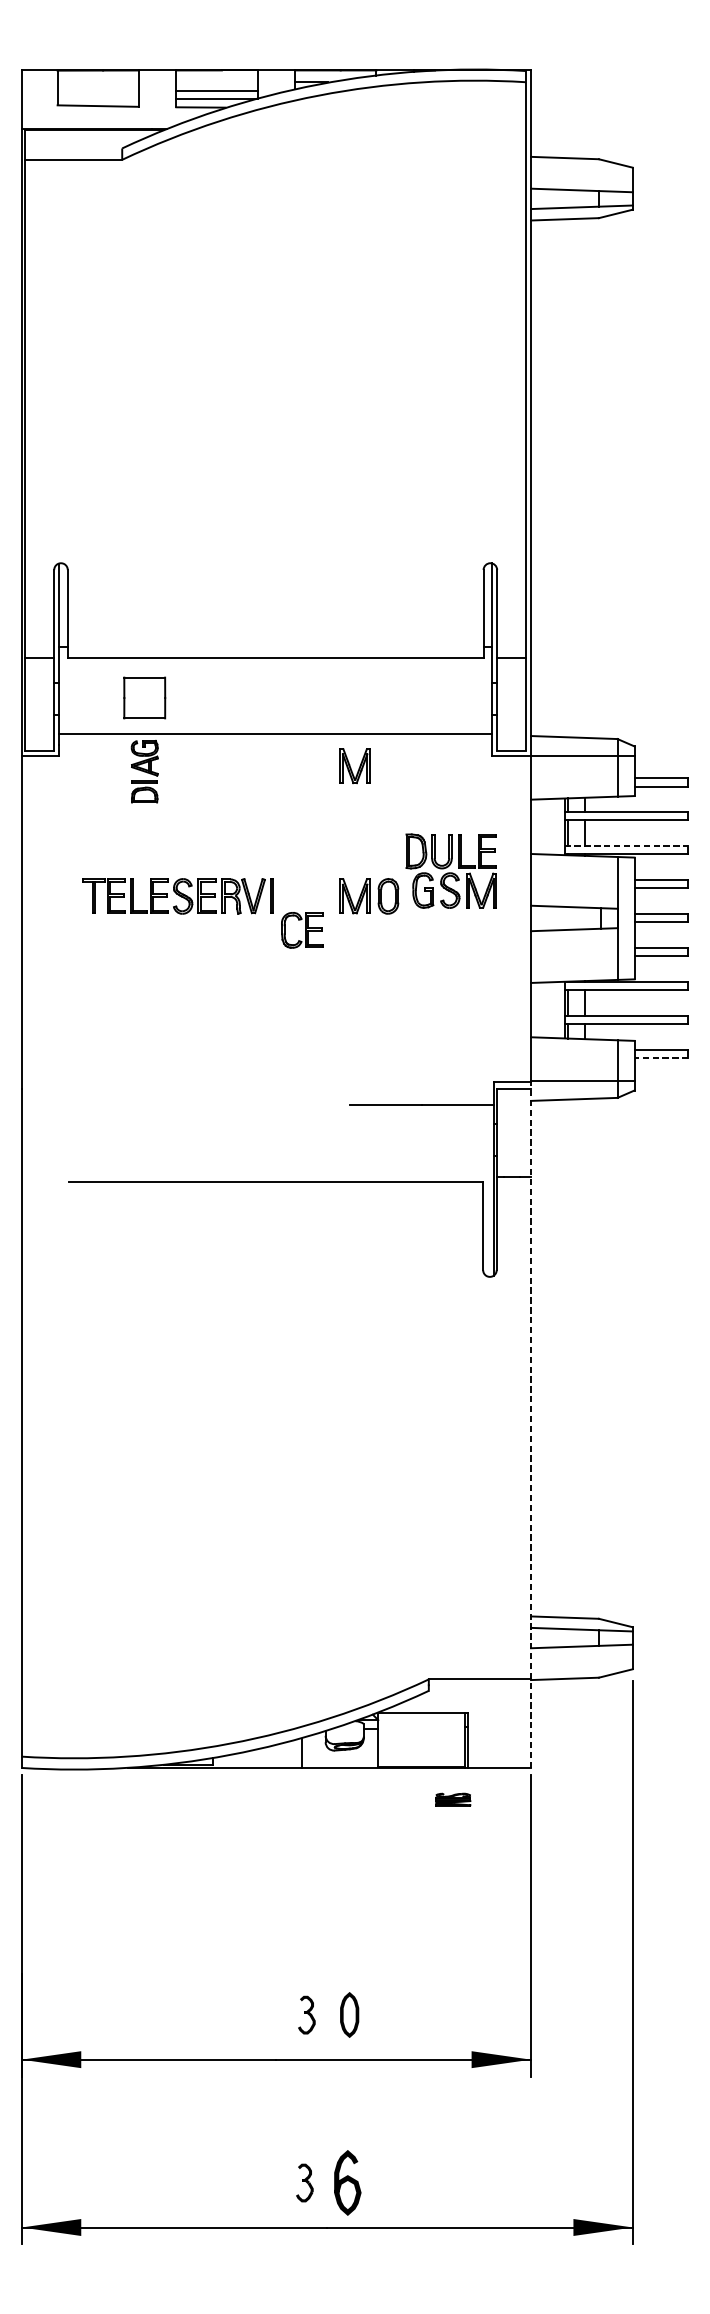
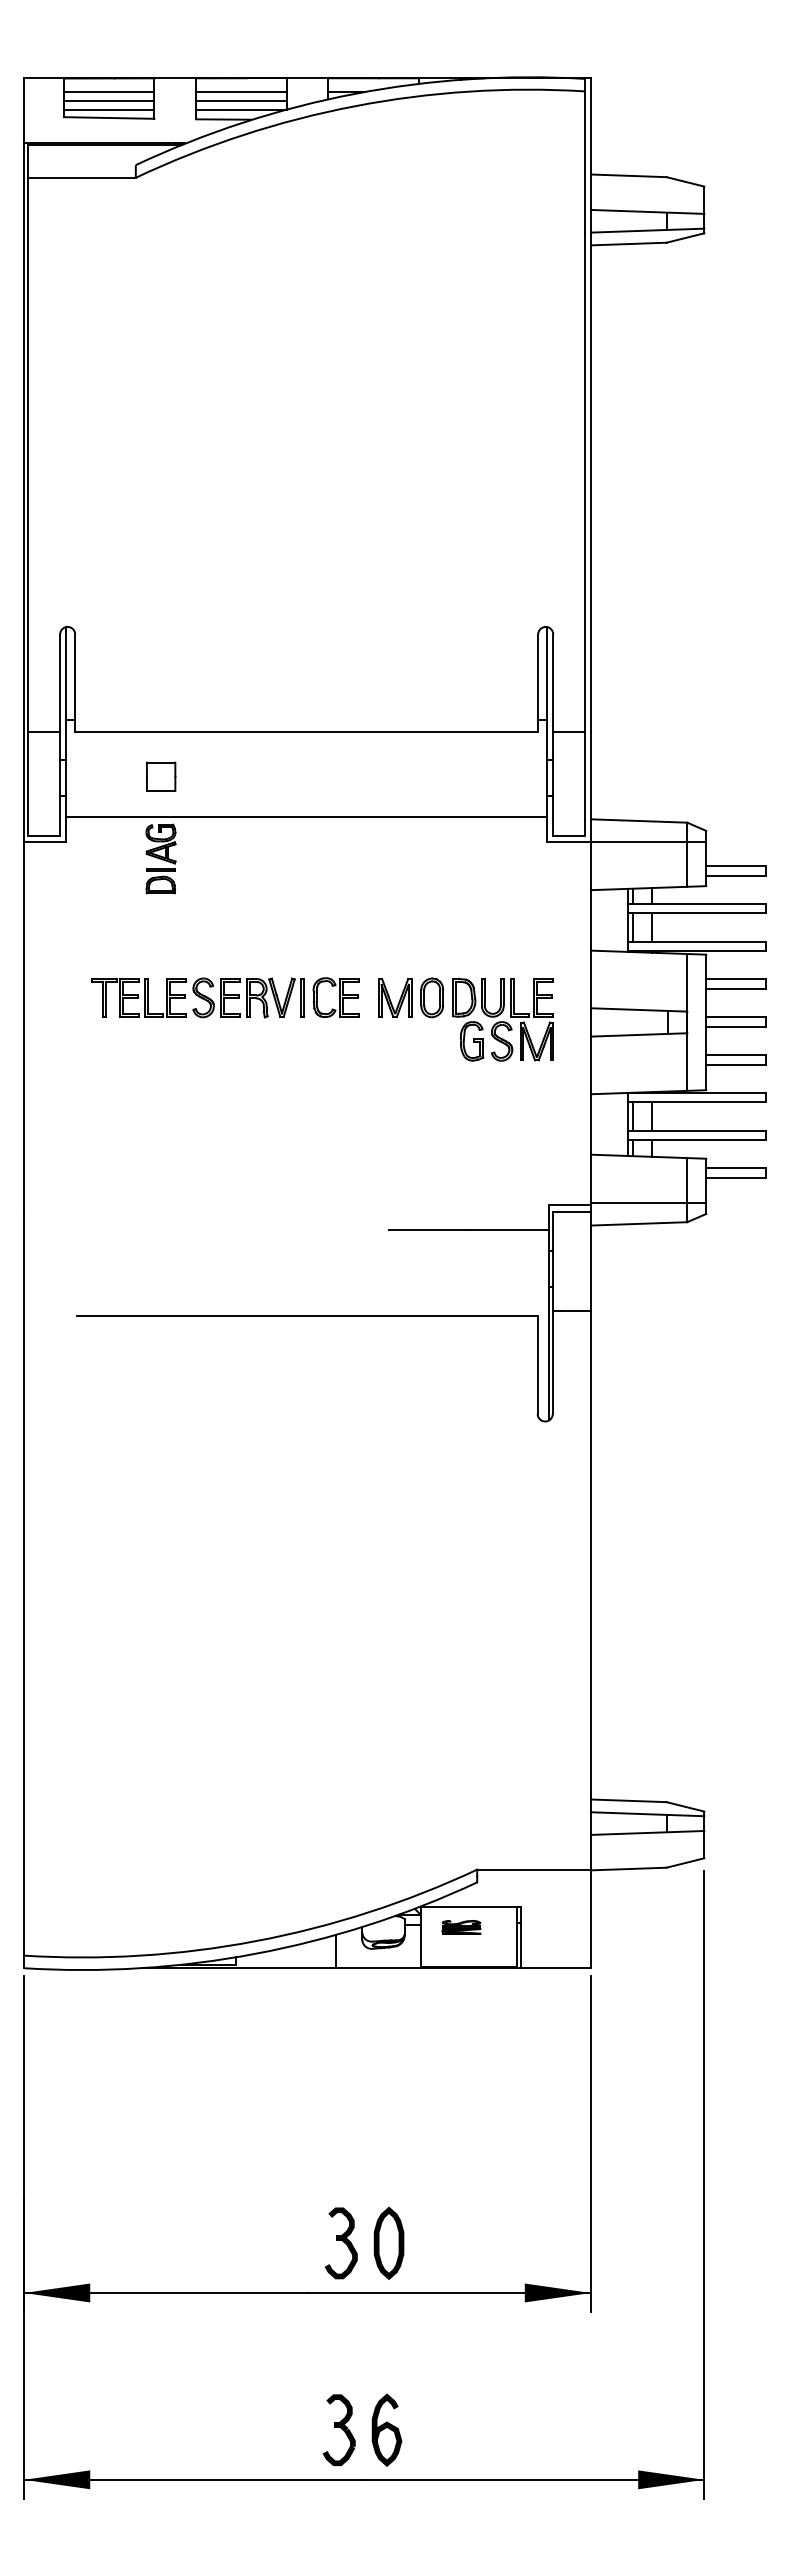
line: (97, 82) -> (108, 91), added
line: (217, 82) -> (241, 91), added
line: (97, 90) -> (108, 100), added
line: (97, 99) -> (108, 110), added
part: (145, 697) -> (161, 776), size x0.62
part: (355, 765) -> (395, 852), removed
line: (626, 845) -> (697, 941), dashed -> solid
part: (450, 870) -> (502, 1019), moved
part: (301, 930) -> (335, 997), moved
line: (660, 1057) -> (735, 1177), dashed -> solid
line: (530, 1425) -> (590, 1586), dashed -> solid
part: (453, 1799) -> (461, 1927), moved
part: (349, 2014) -> (388, 2242), size x1.43
part: (306, 2015) -> (341, 2243), size x1.67
part: (304, 2183) -> (338, 2430), size x1.67

